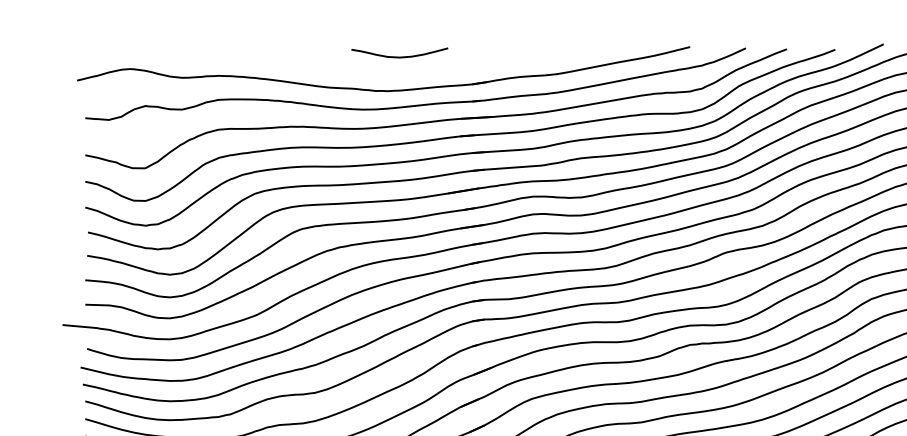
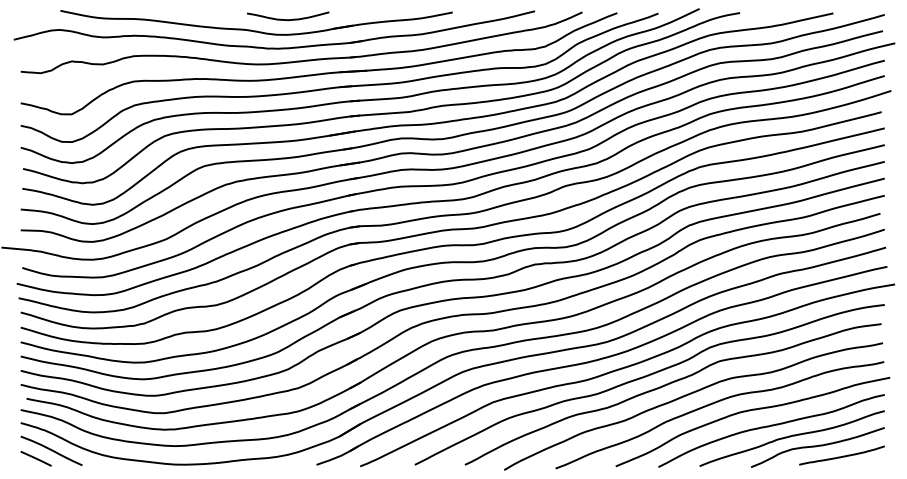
part: (362, 69) -> (256, 30), added

